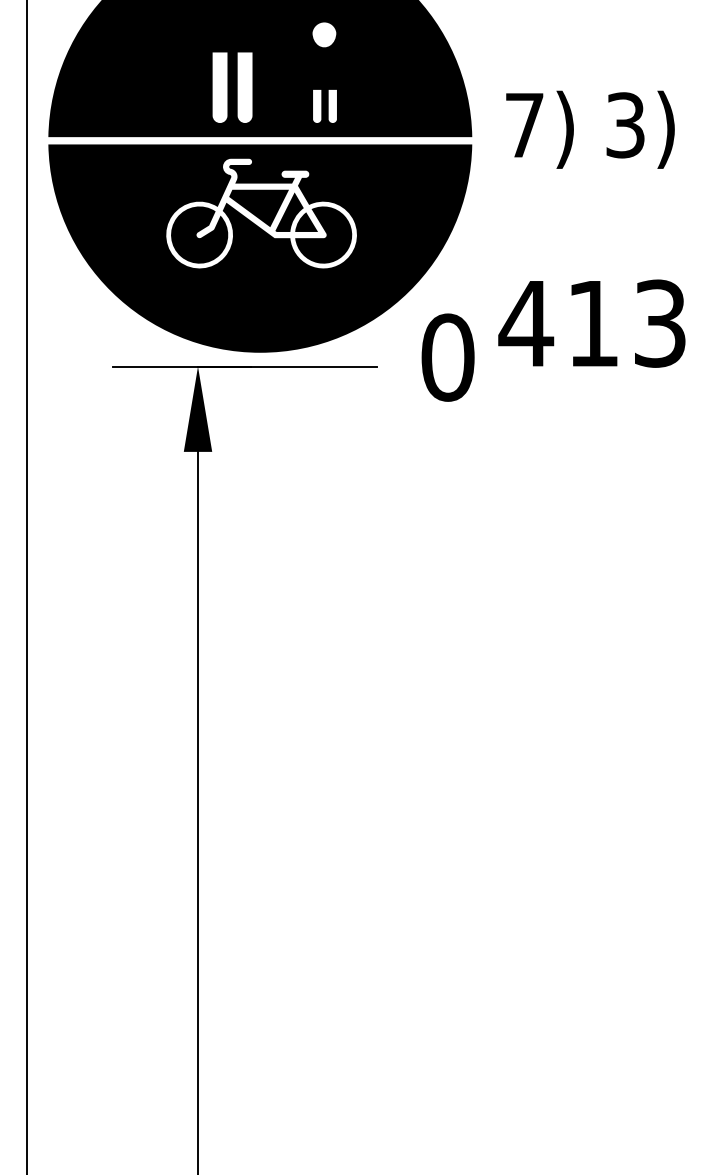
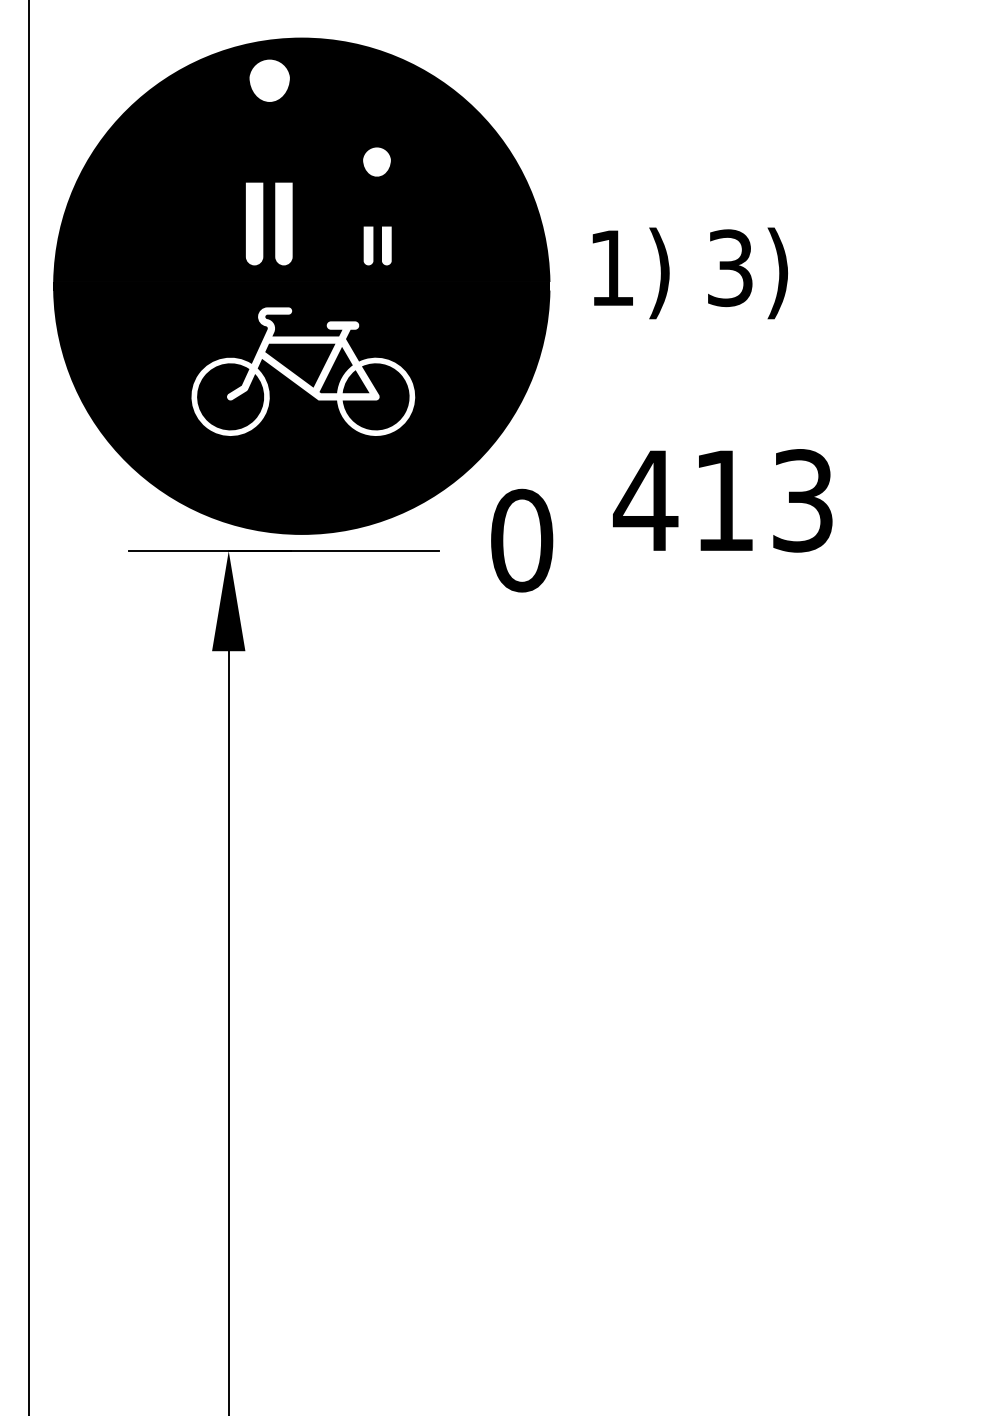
text: (524, 124) -> (611, 267), 7) -> 1)
fill: (260, 140) -> (301, 285), added
text: (591, 323) -> (722, 500), moved

